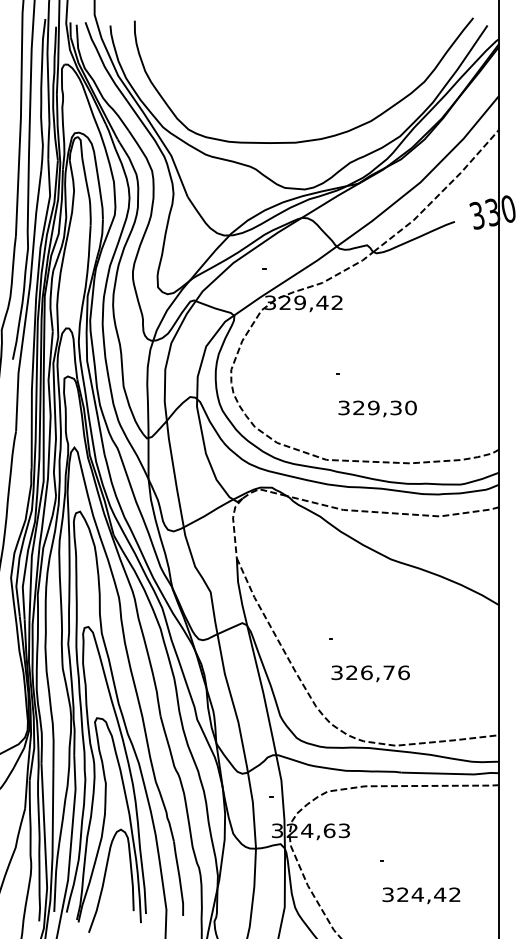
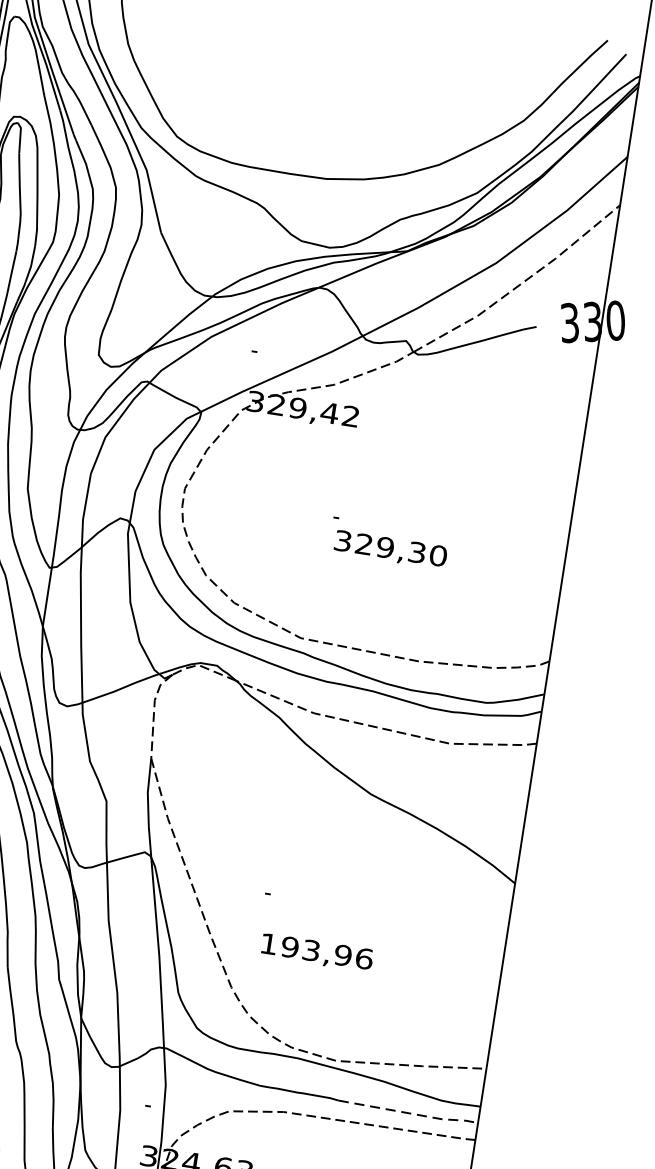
text: (377, 408) -> (390, 549), moved
text: (362, 672) -> (305, 949), 326,76 -> 193,96
line: (452, 773) -> (411, 1113), solid -> dashed

